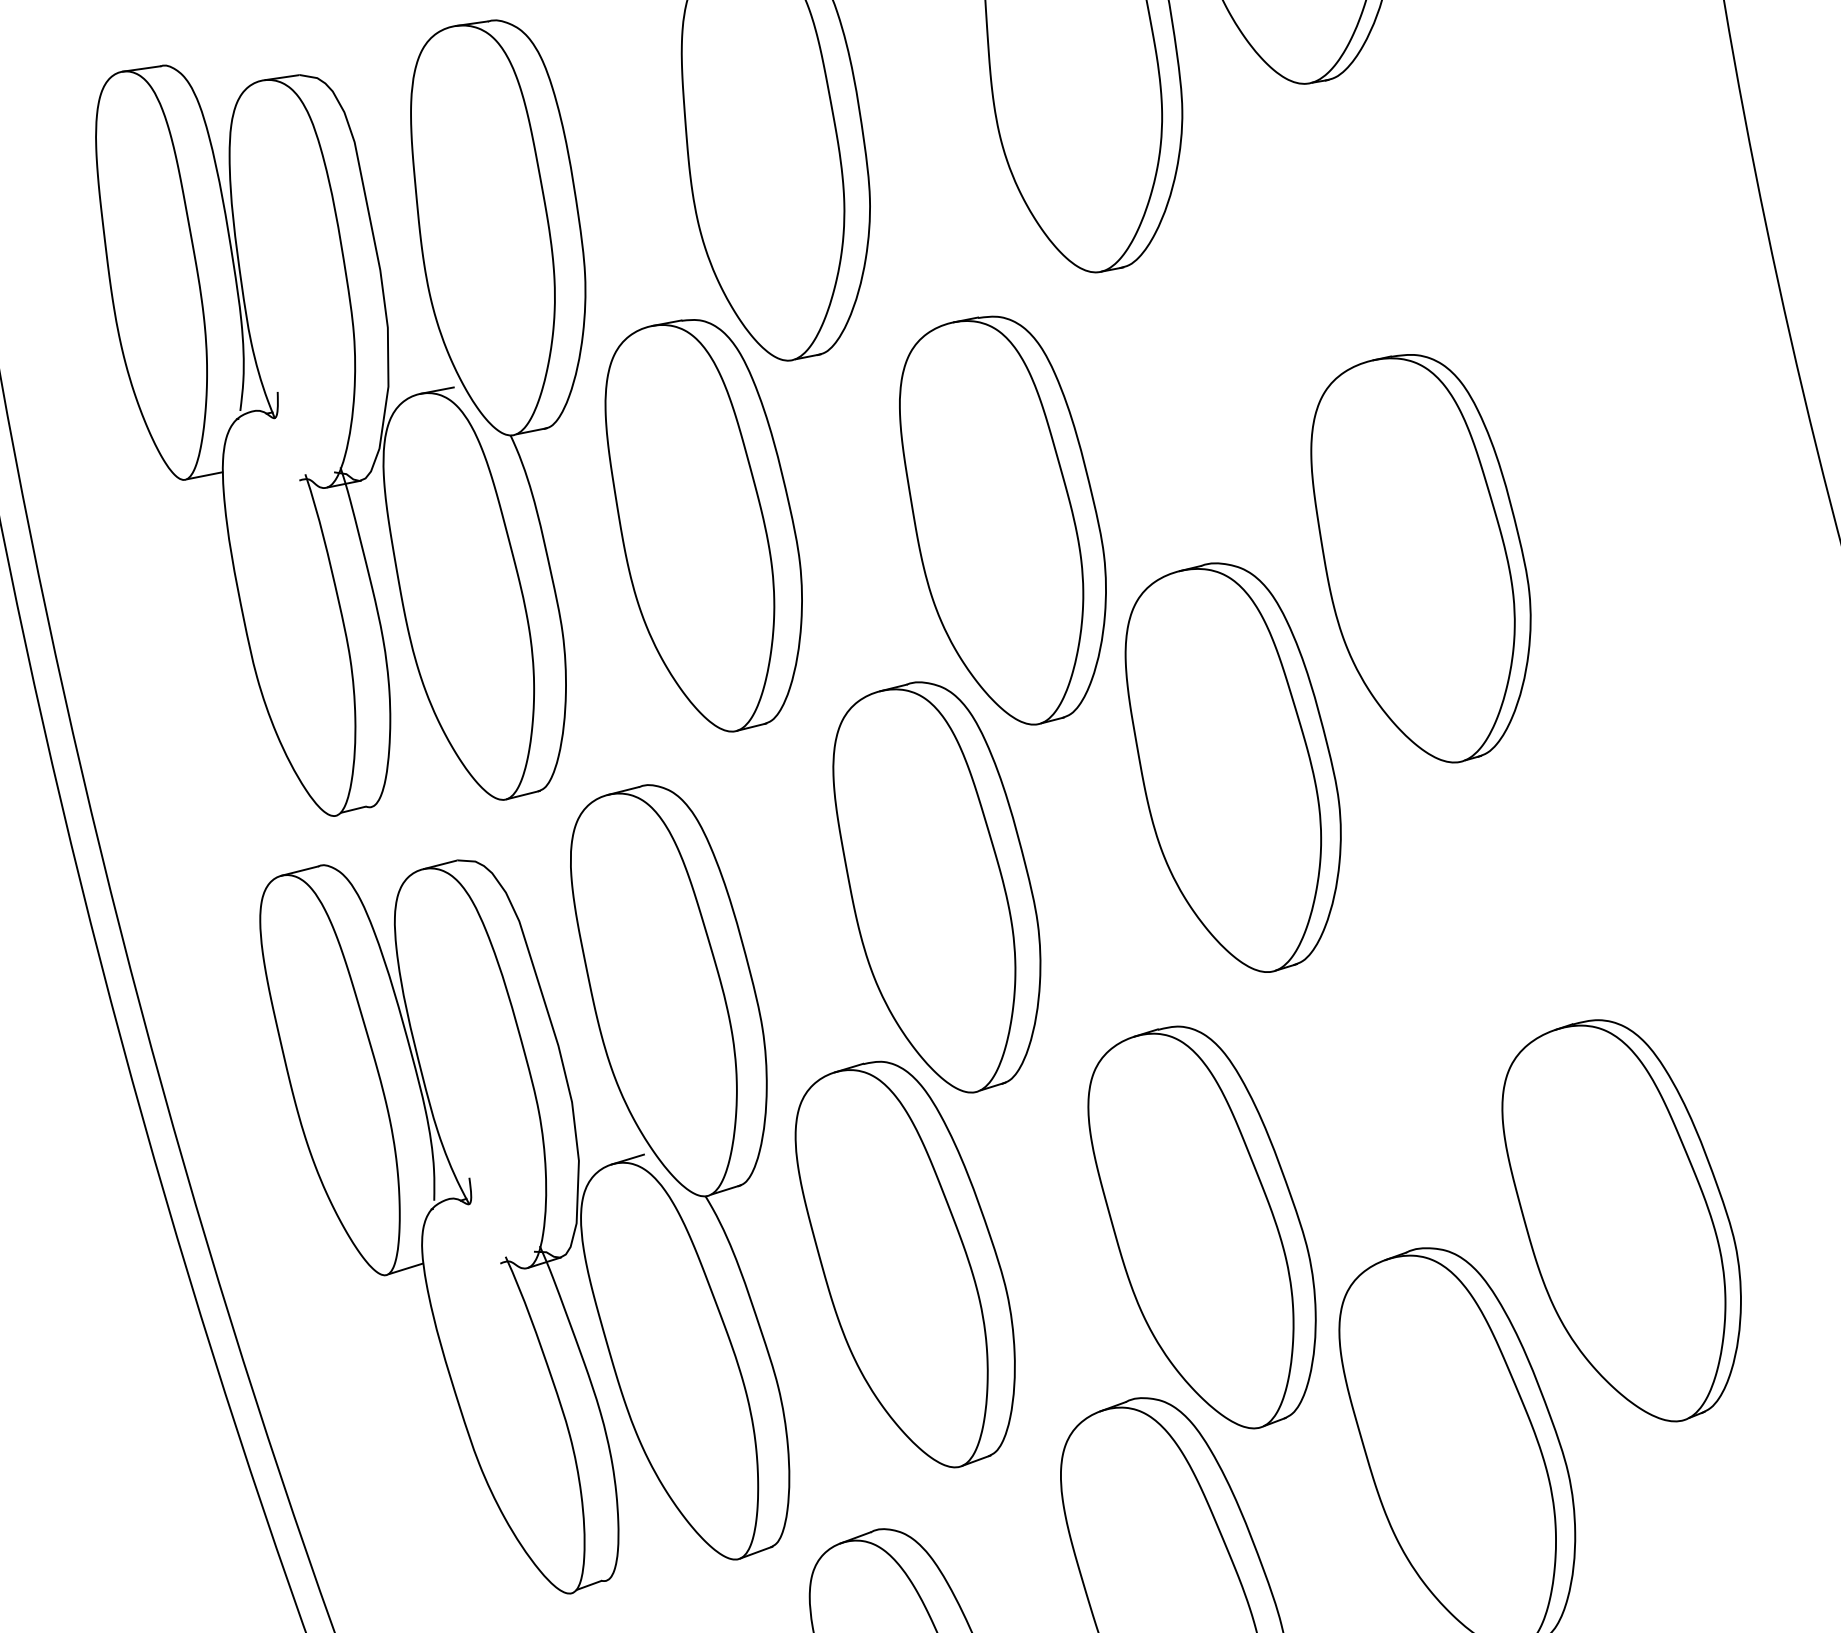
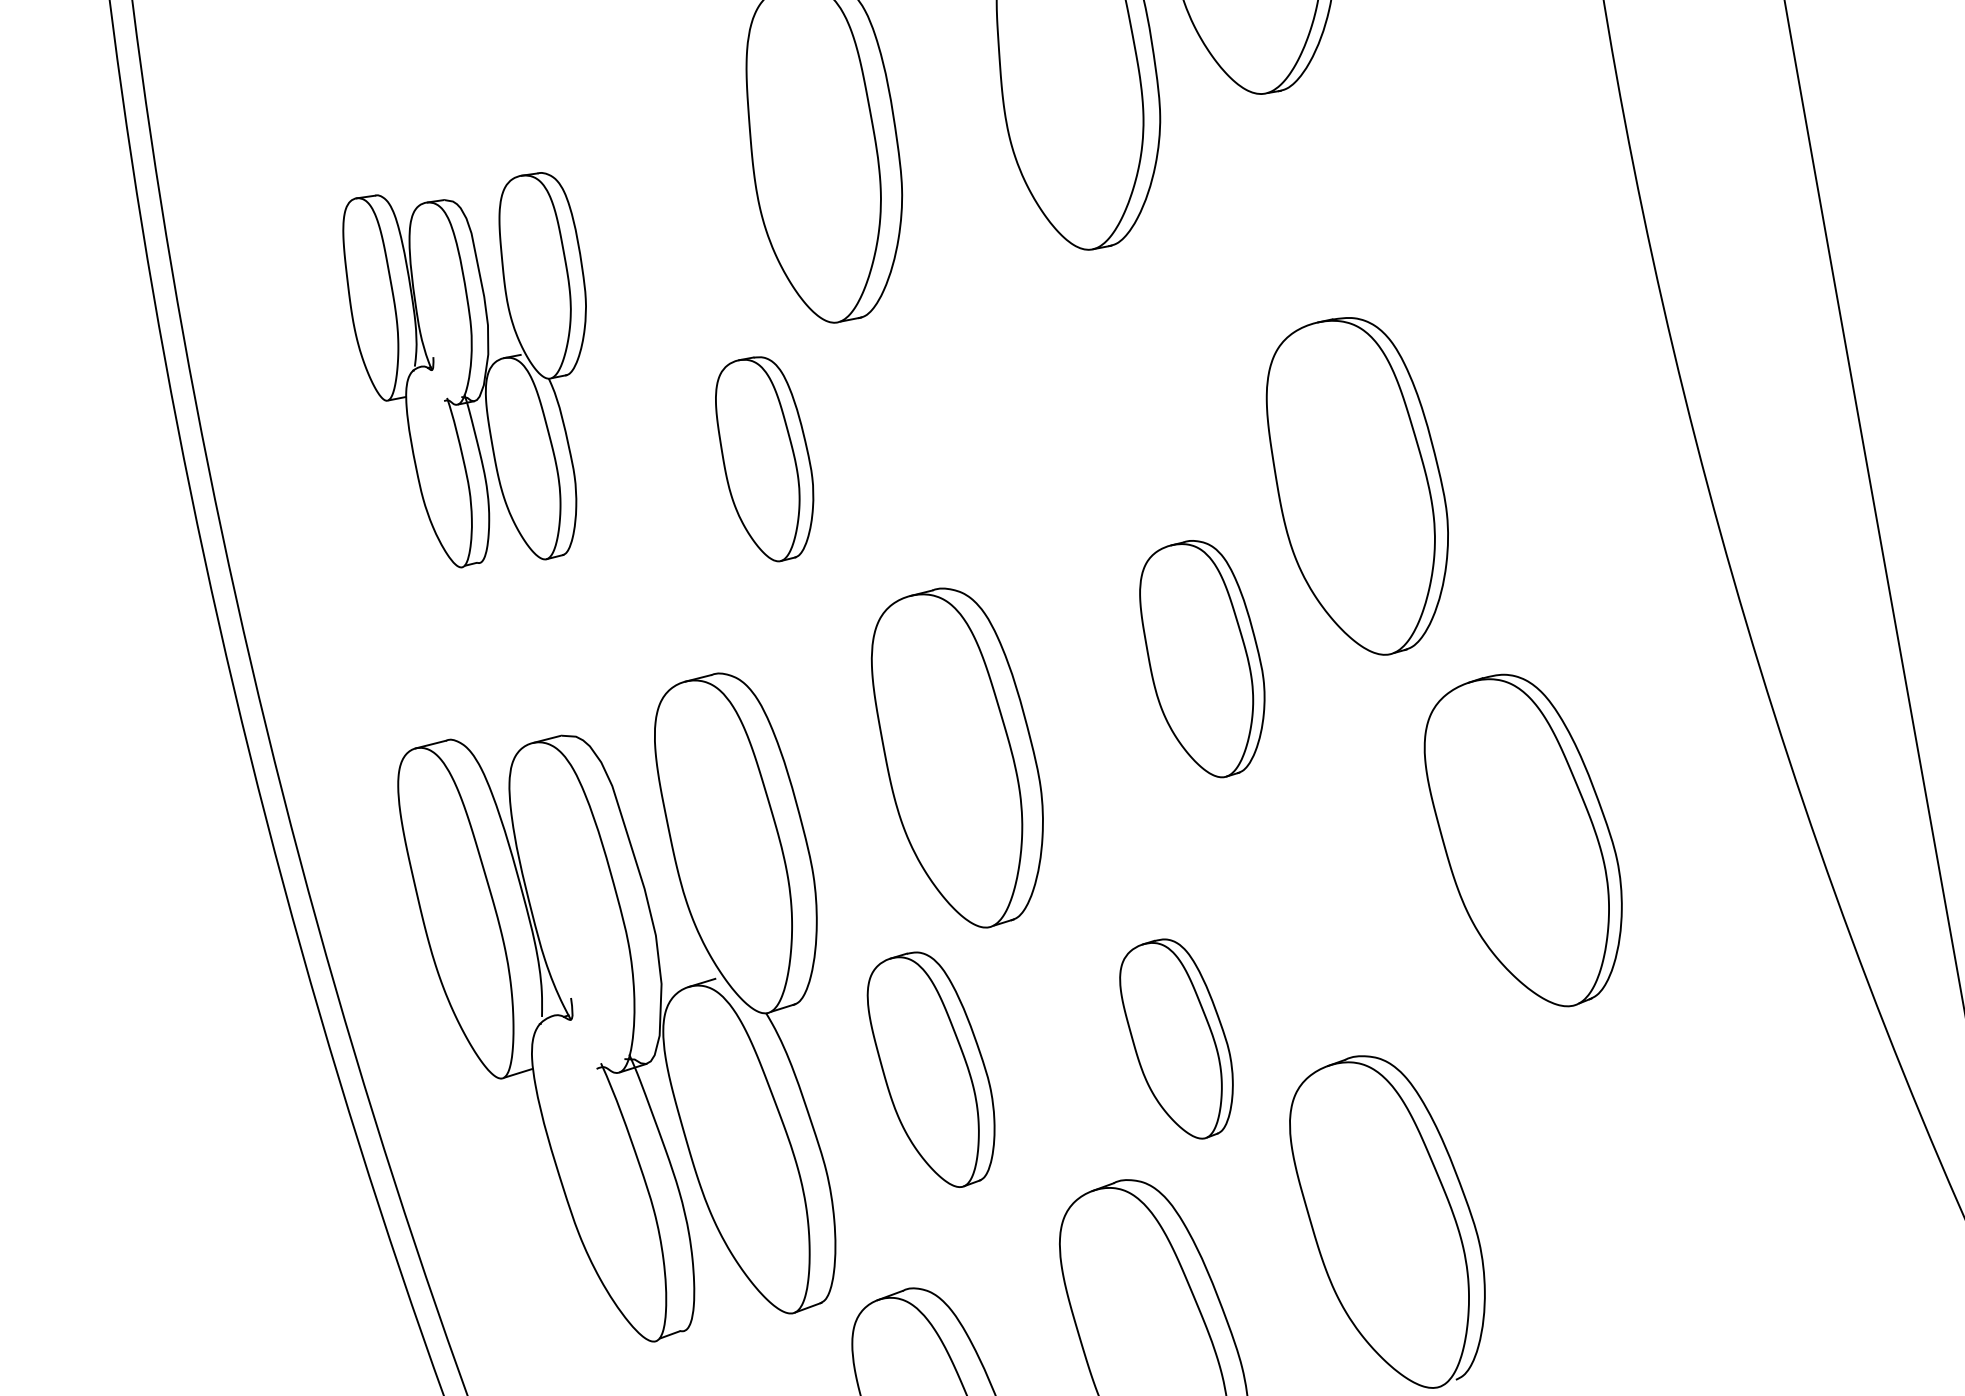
part: (340, 417) -> (464, 369), size x0.6
part: (1002, 520) -> (1011, 454), removed
part: (703, 526) -> (764, 459), size x0.6
part: (1233, 766) -> (1202, 658), size x0.7
part: (1620, 1220) -> (1522, 840), moved
part: (1202, 1226) -> (1176, 1038), size x0.6
part: (904, 1264) -> (930, 1069), size x0.7

